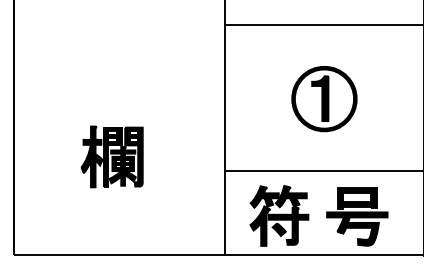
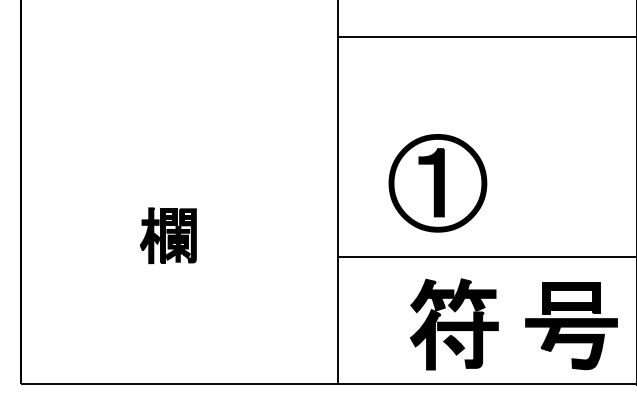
part: (324, 99) -> (438, 183), moved
part: (111, 156) -> (167, 235), size x0.6
part: (326, 215) -> (525, 323), moved

